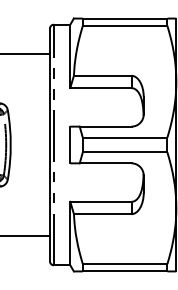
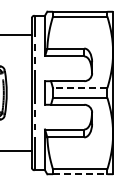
line: (124, 137) -> (79, 88), solid -> dashed
line: (125, 271) -> (80, 174), solid -> dashed

